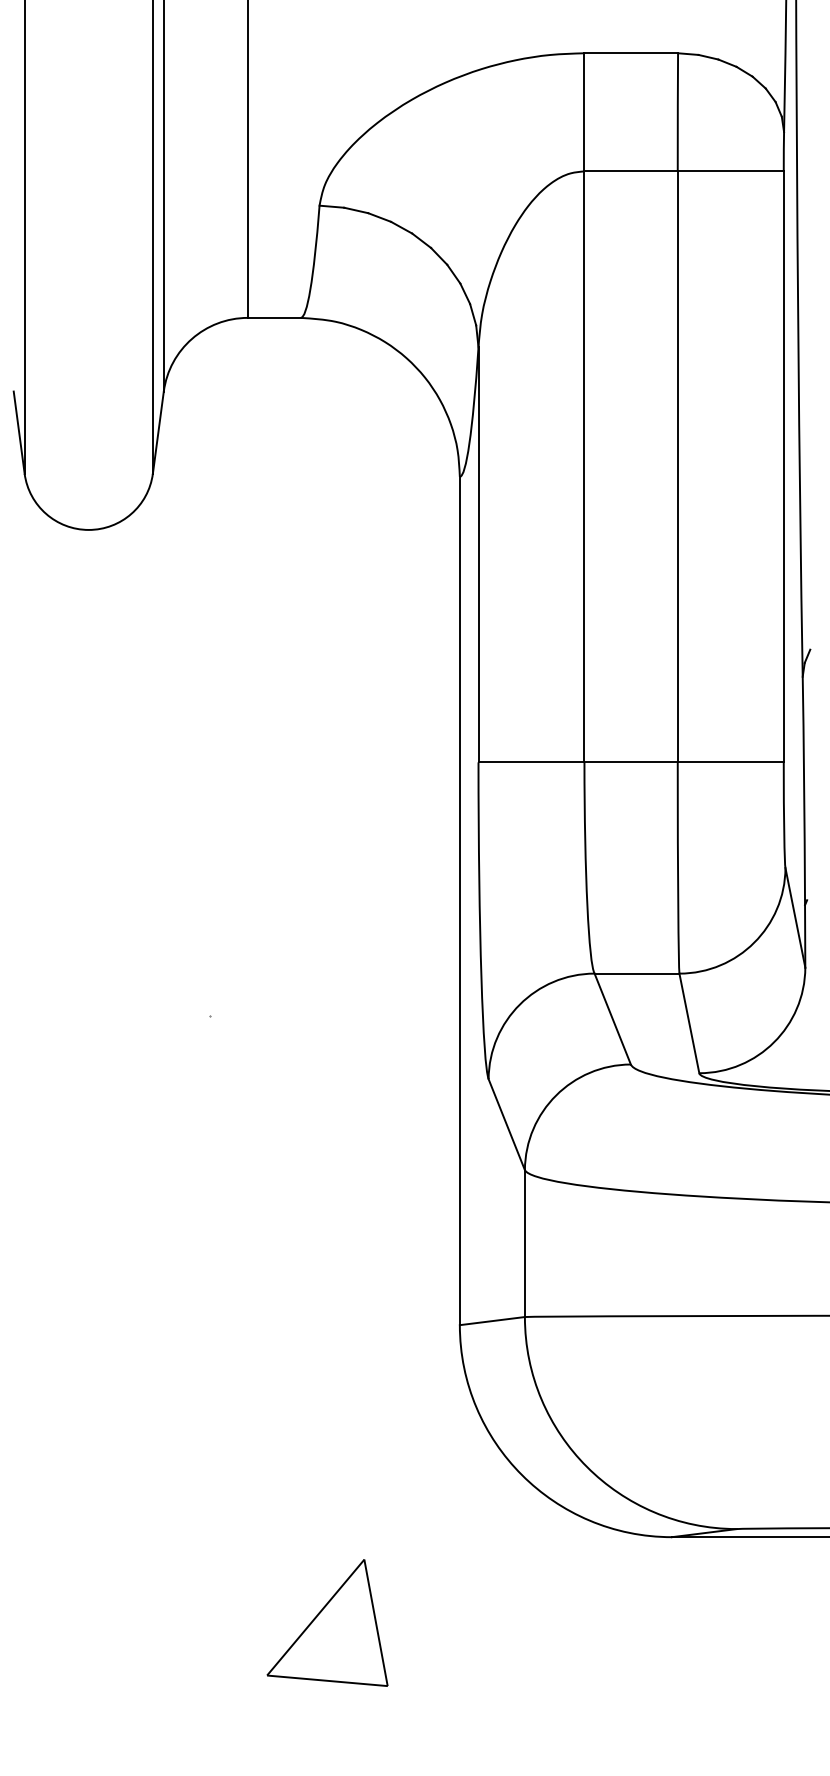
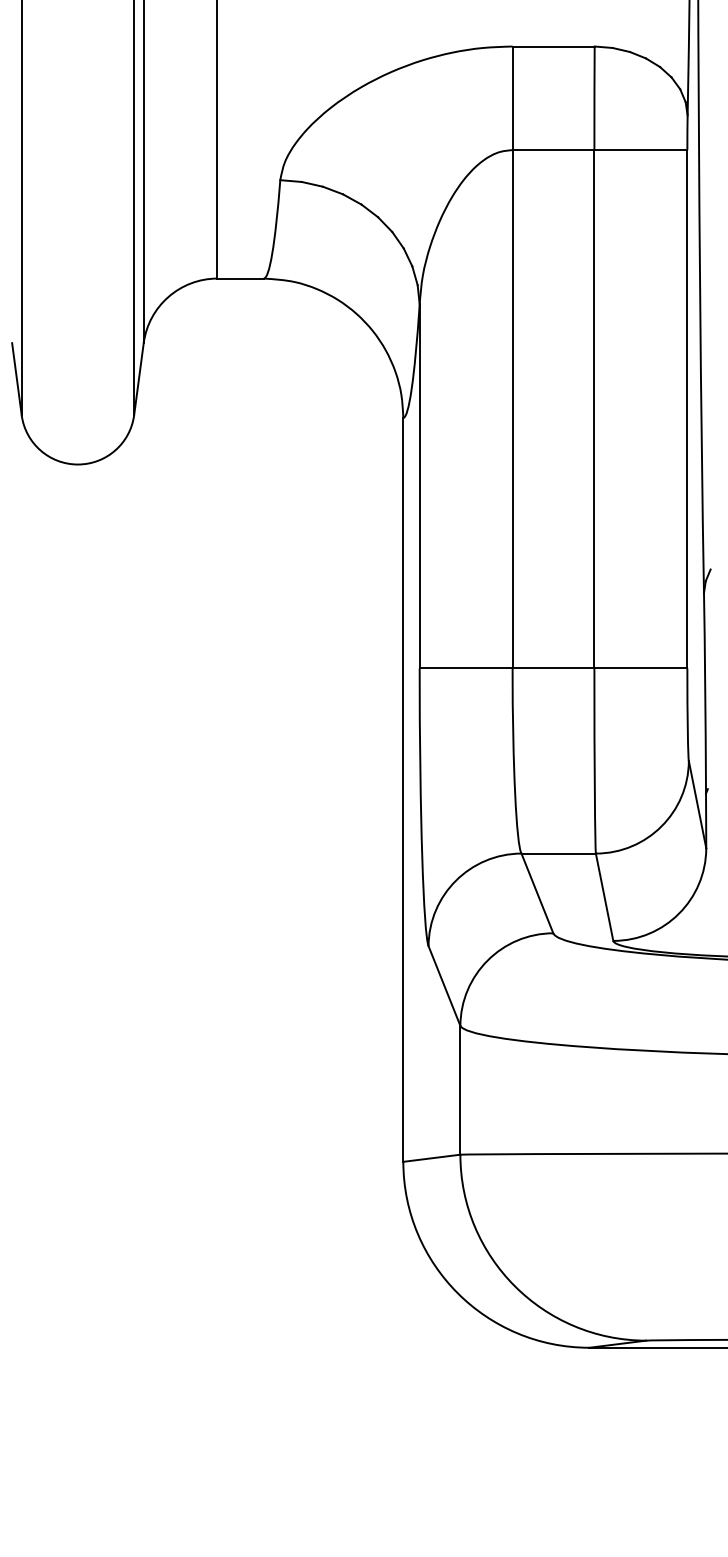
hatch: (298, 1350) -> (261, 1184), removed

